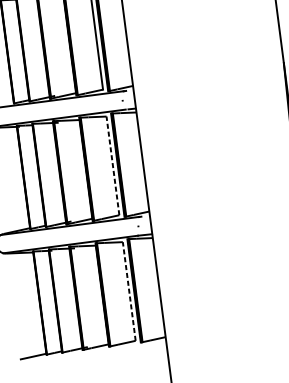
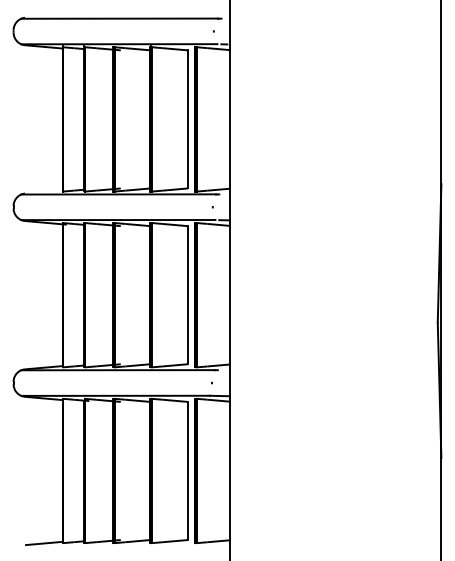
line: (112, 165) -> (187, 294), dashed -> solid
line: (129, 291) -> (187, 470), dashed -> solid

